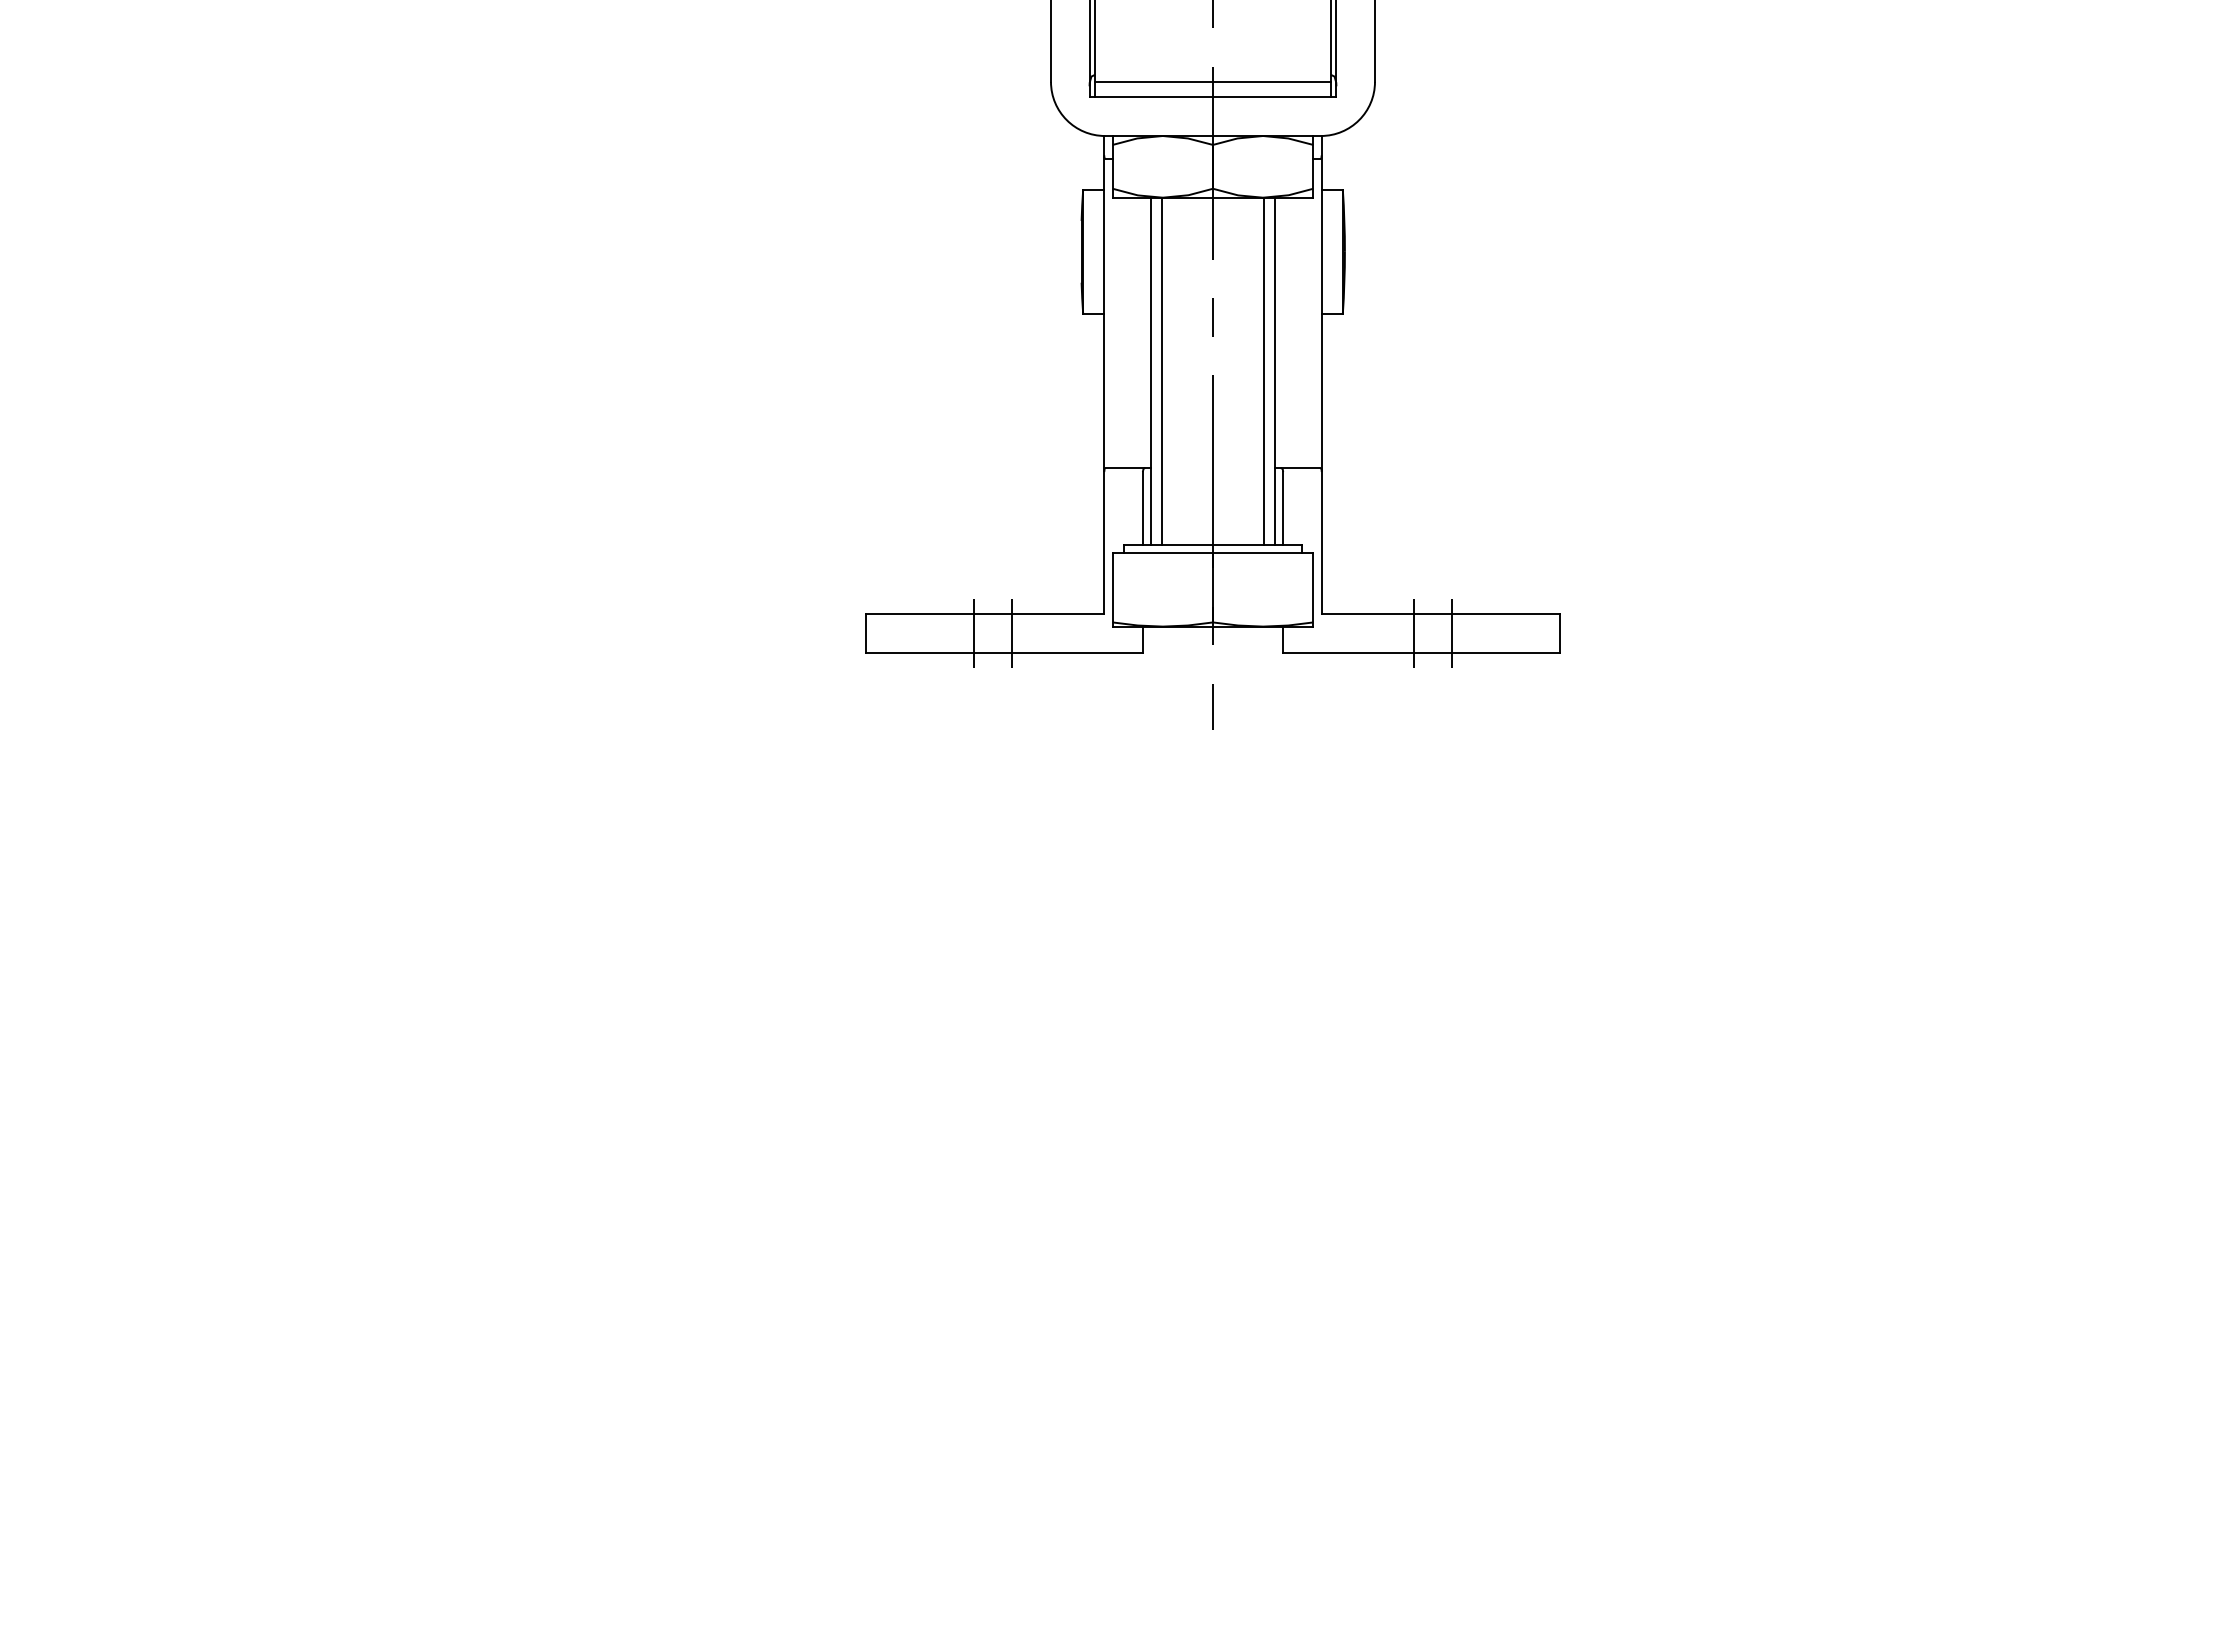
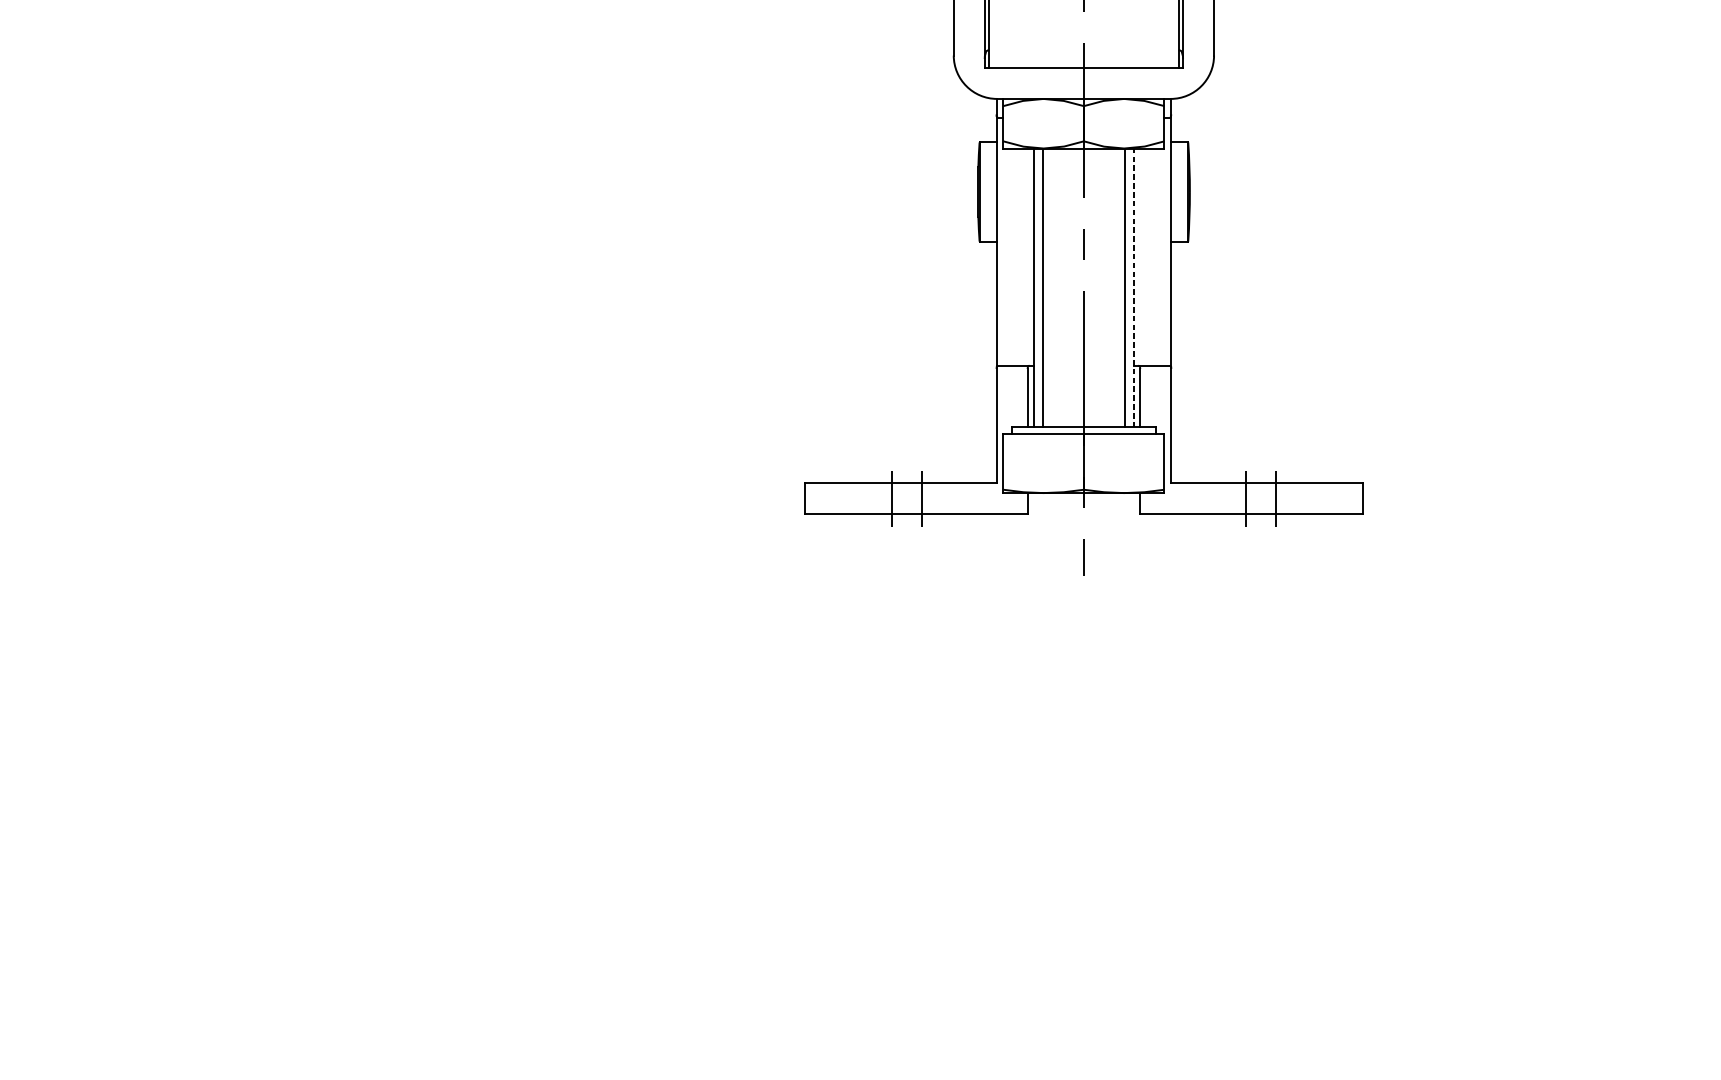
line: (1212, 82) -> (1083, 55), removed
line: (1274, 371) -> (1133, 288), solid -> dashed

